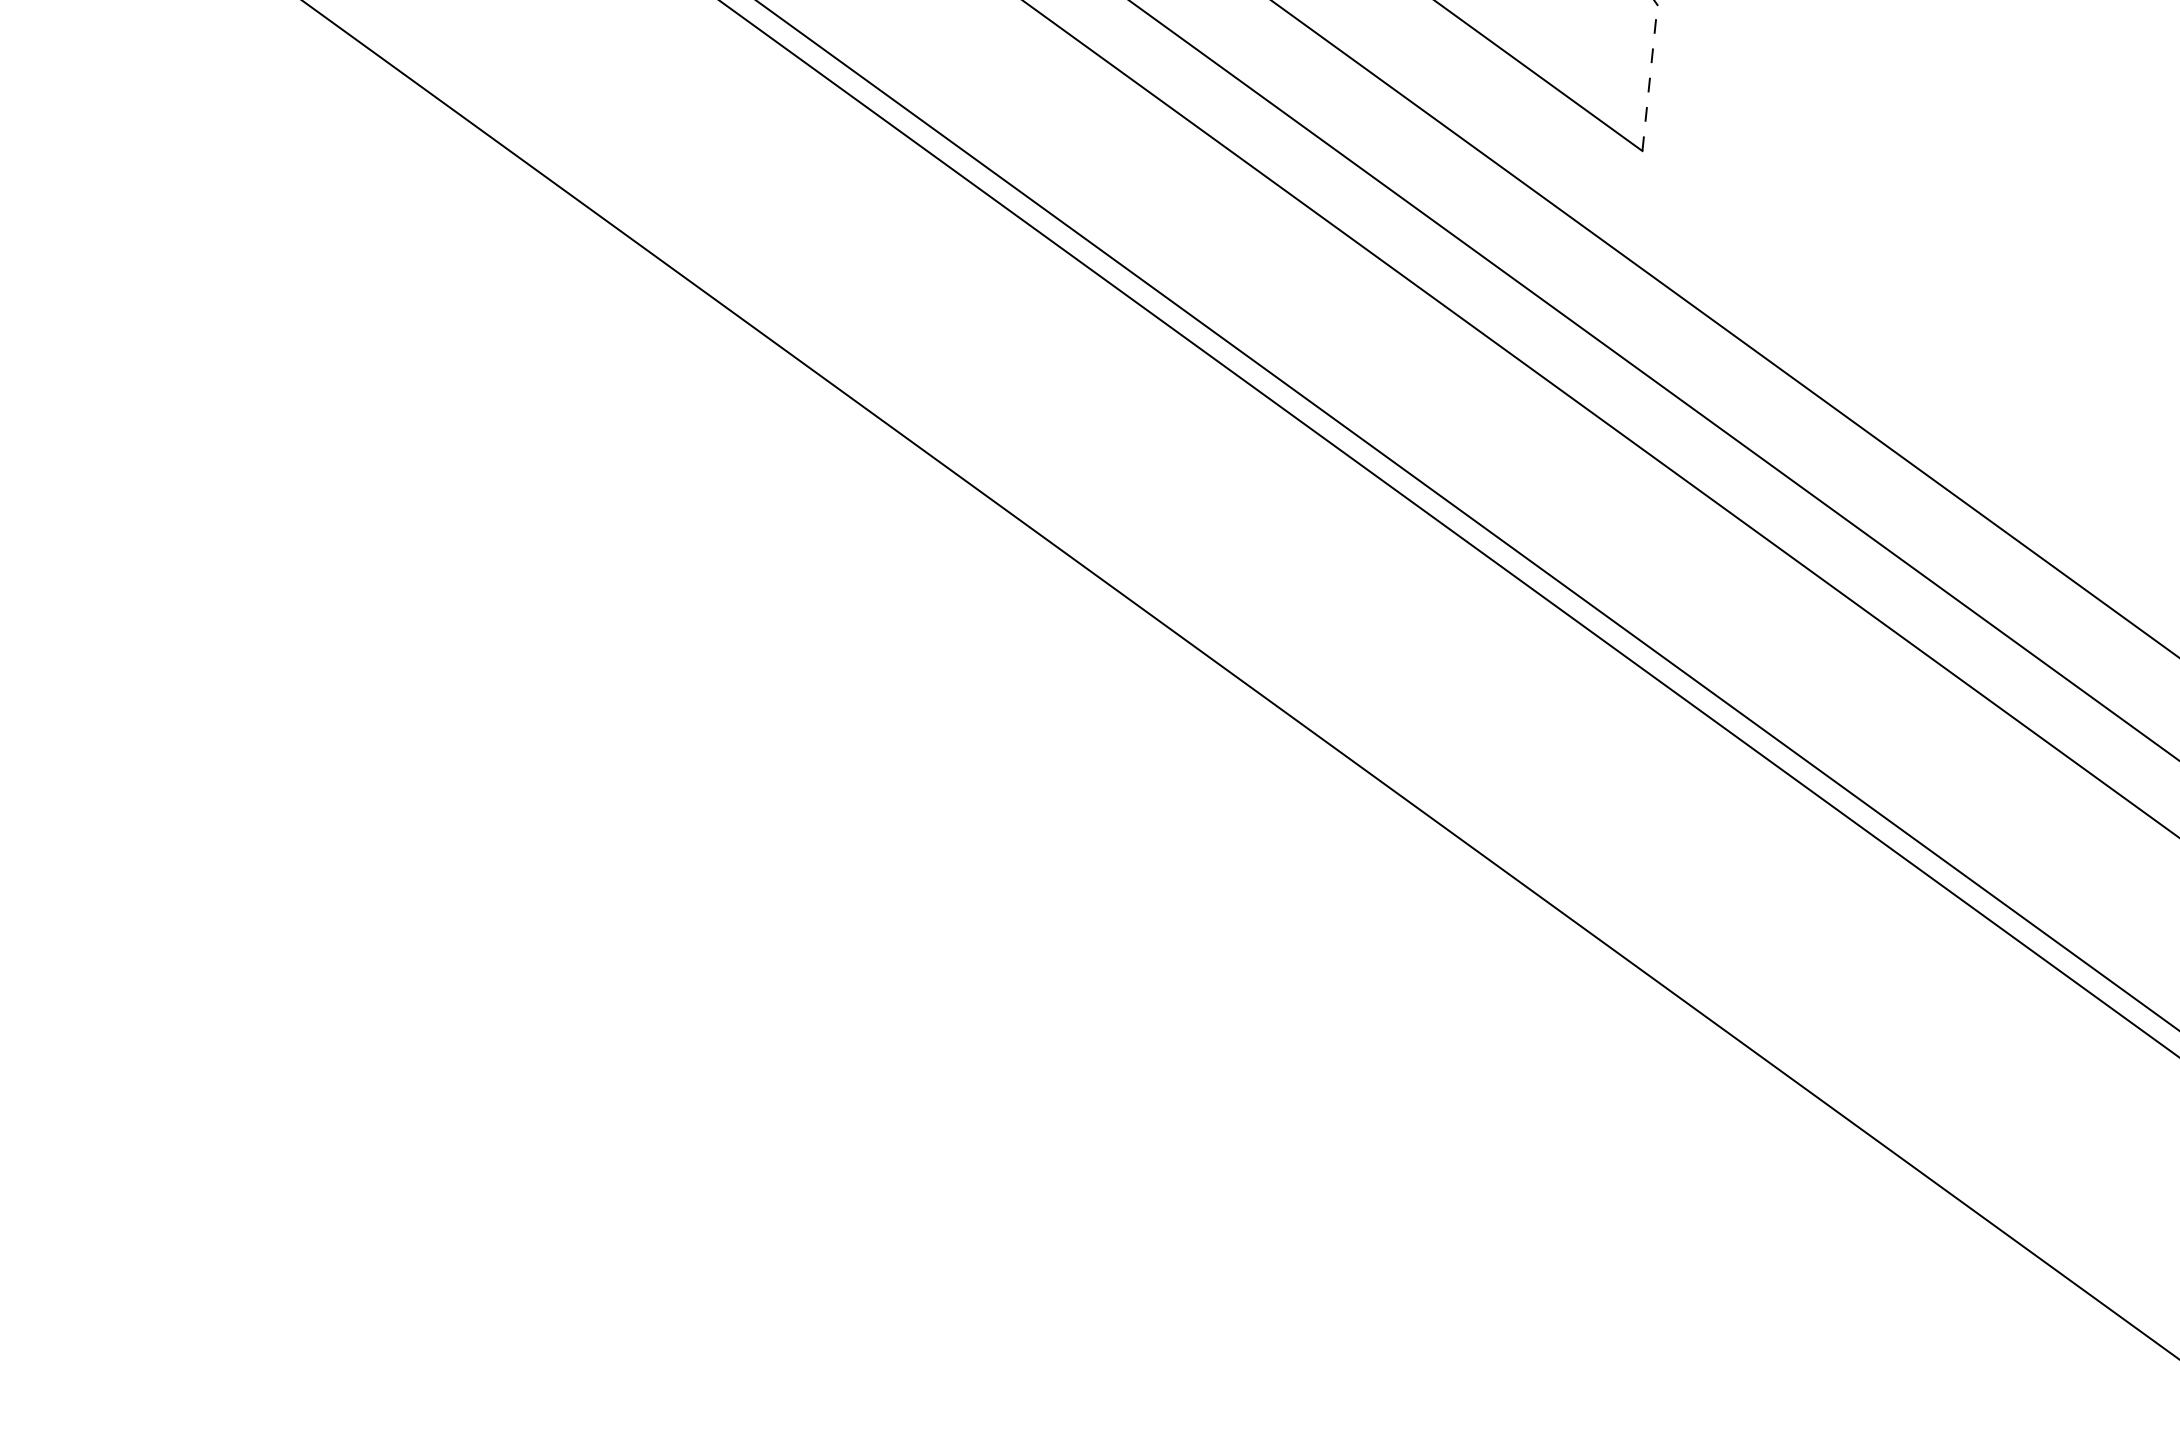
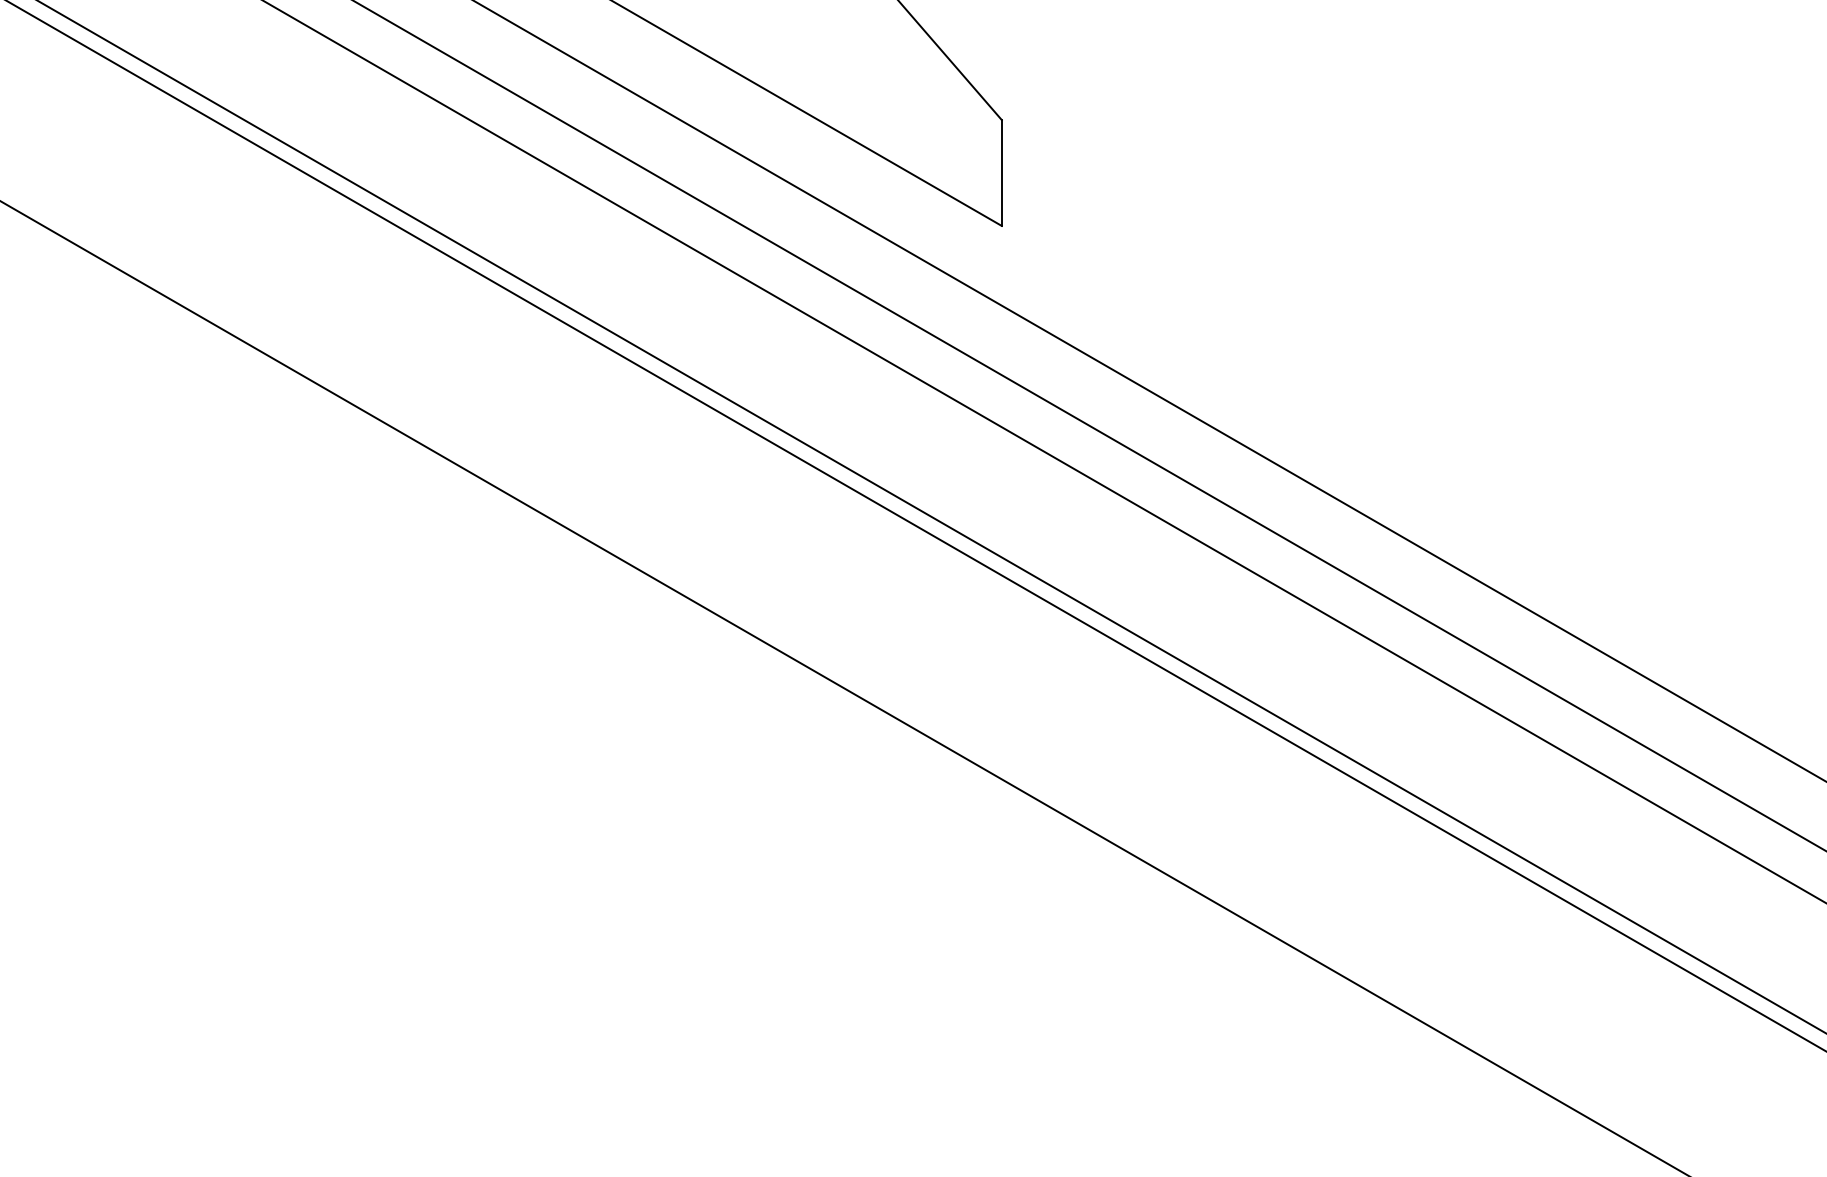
line: (1649, 78) -> (1001, 173), dashed -> solid

